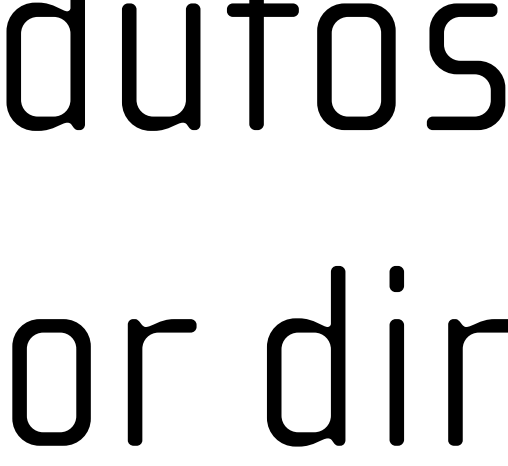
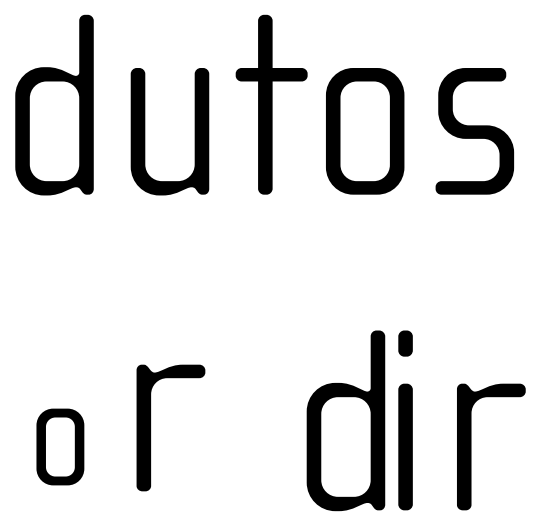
part: (305, 355) -> (345, 420), moved
part: (51, 381) -> (60, 446), size x0.6
part: (142, 381) -> (151, 427), moved

